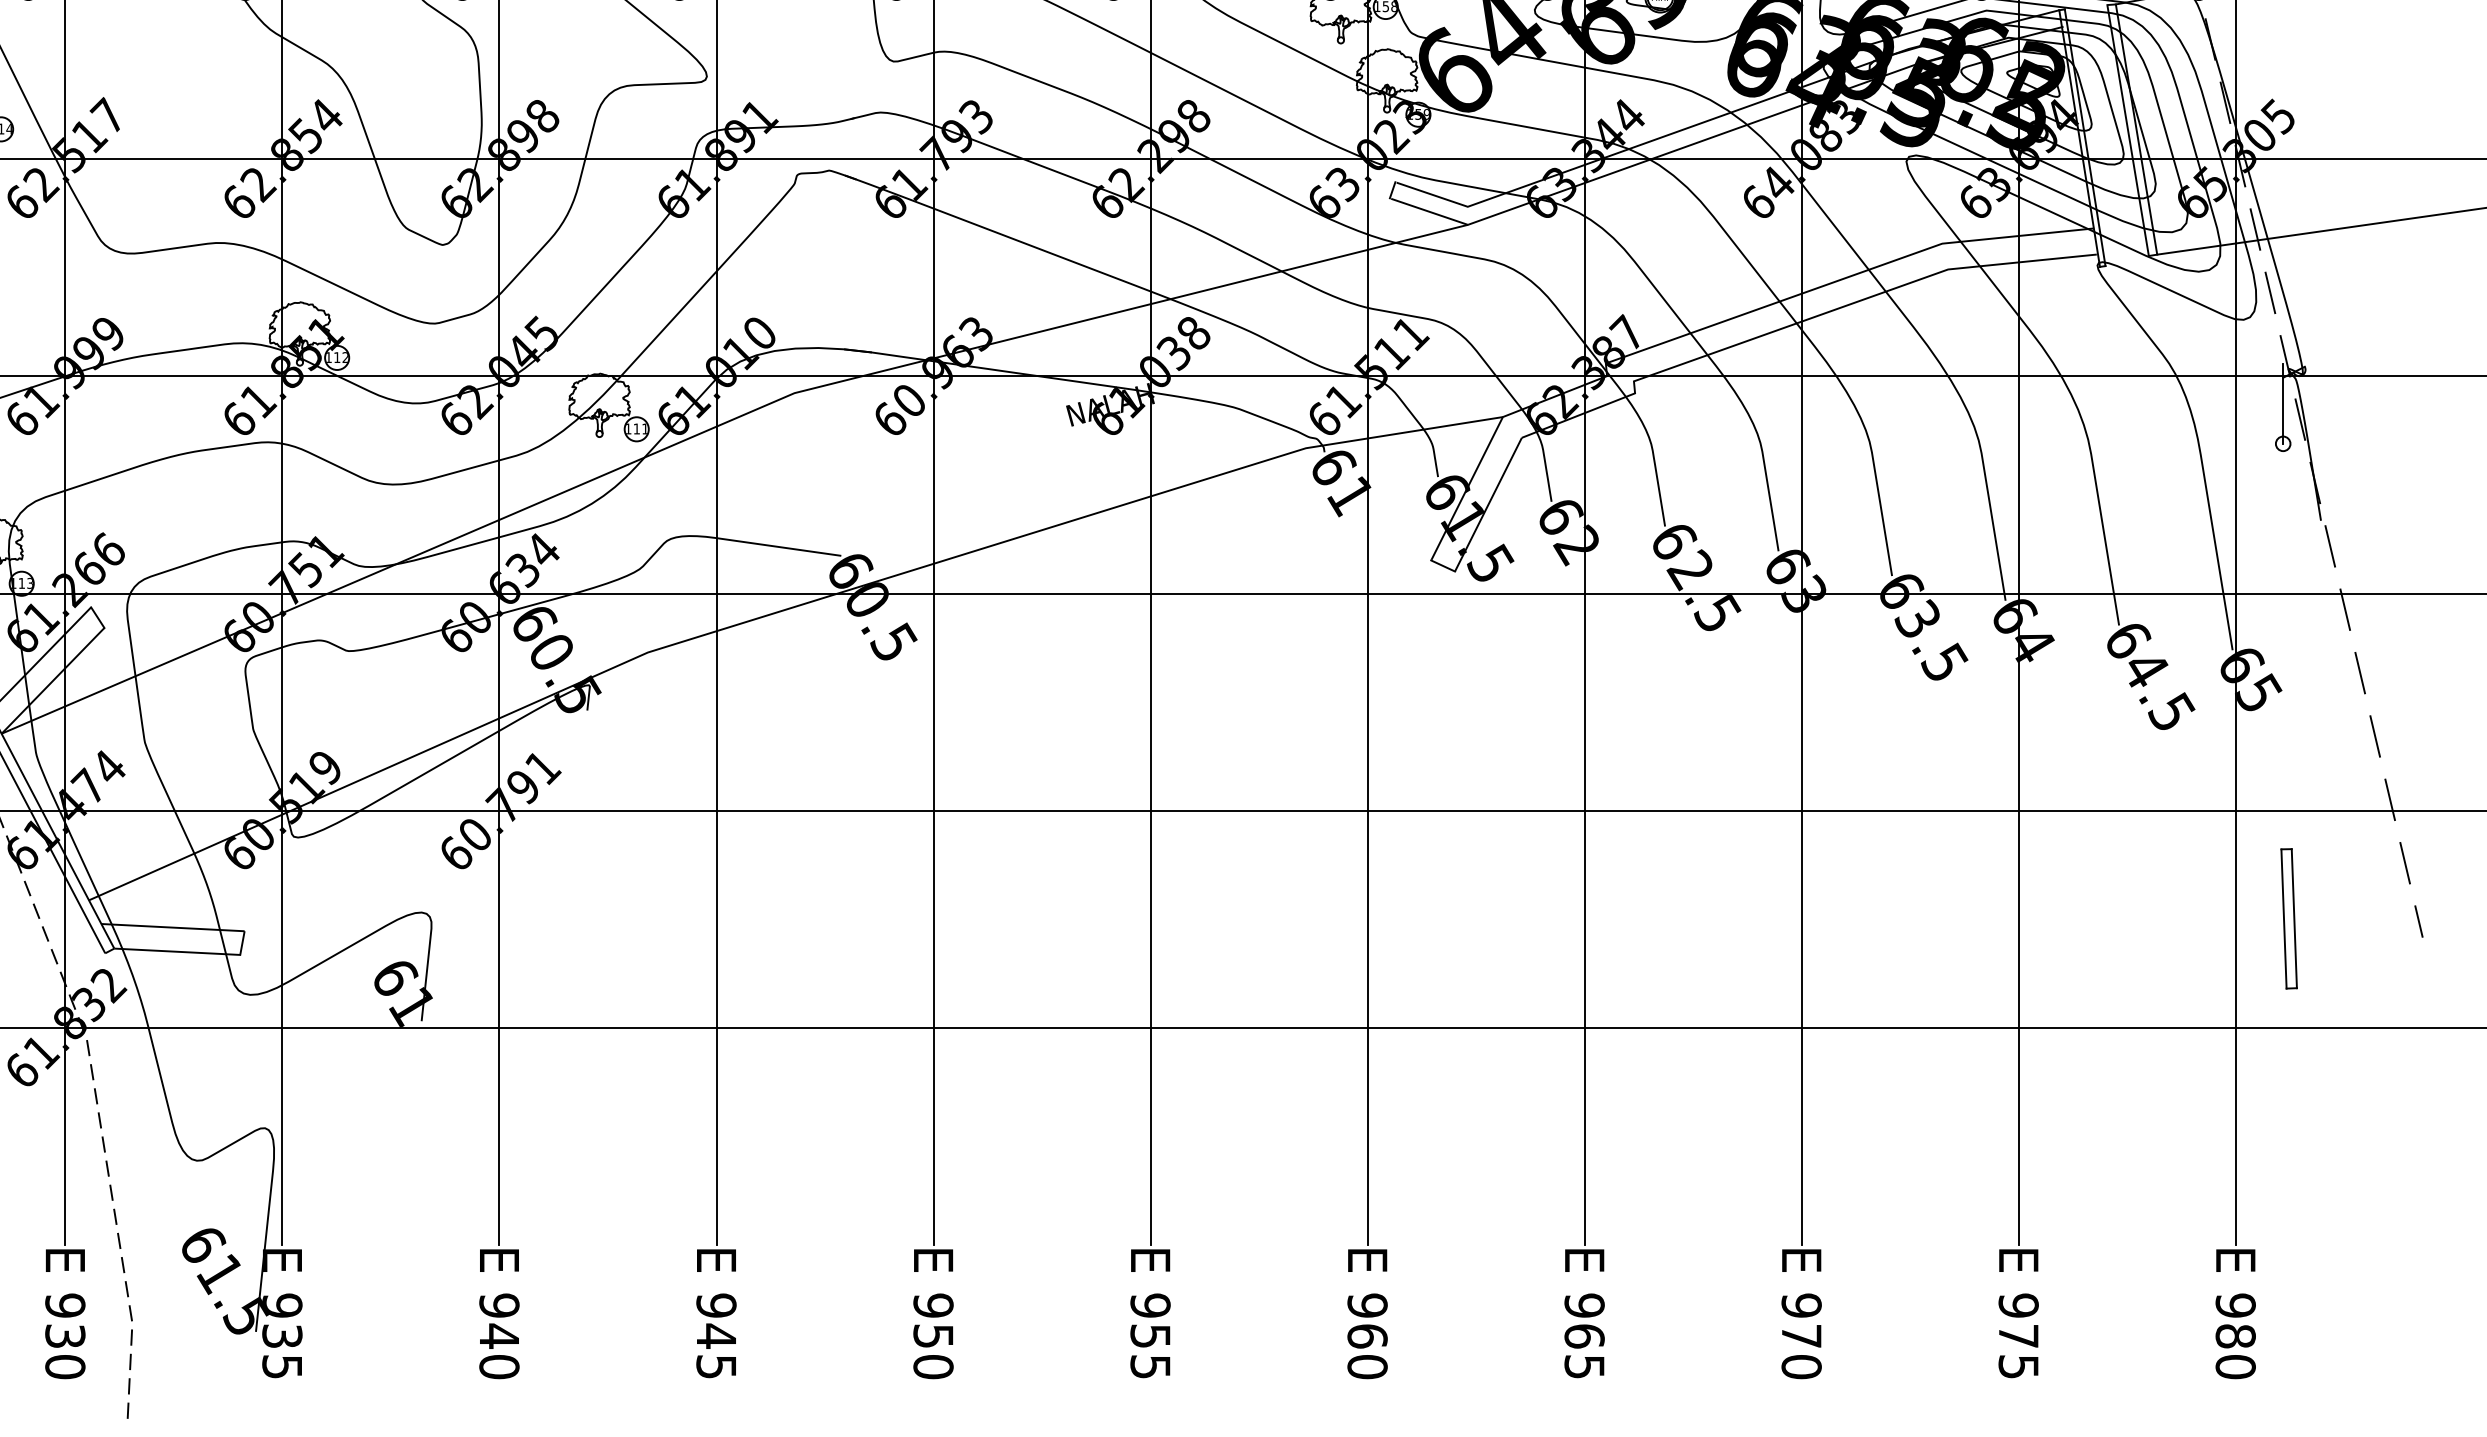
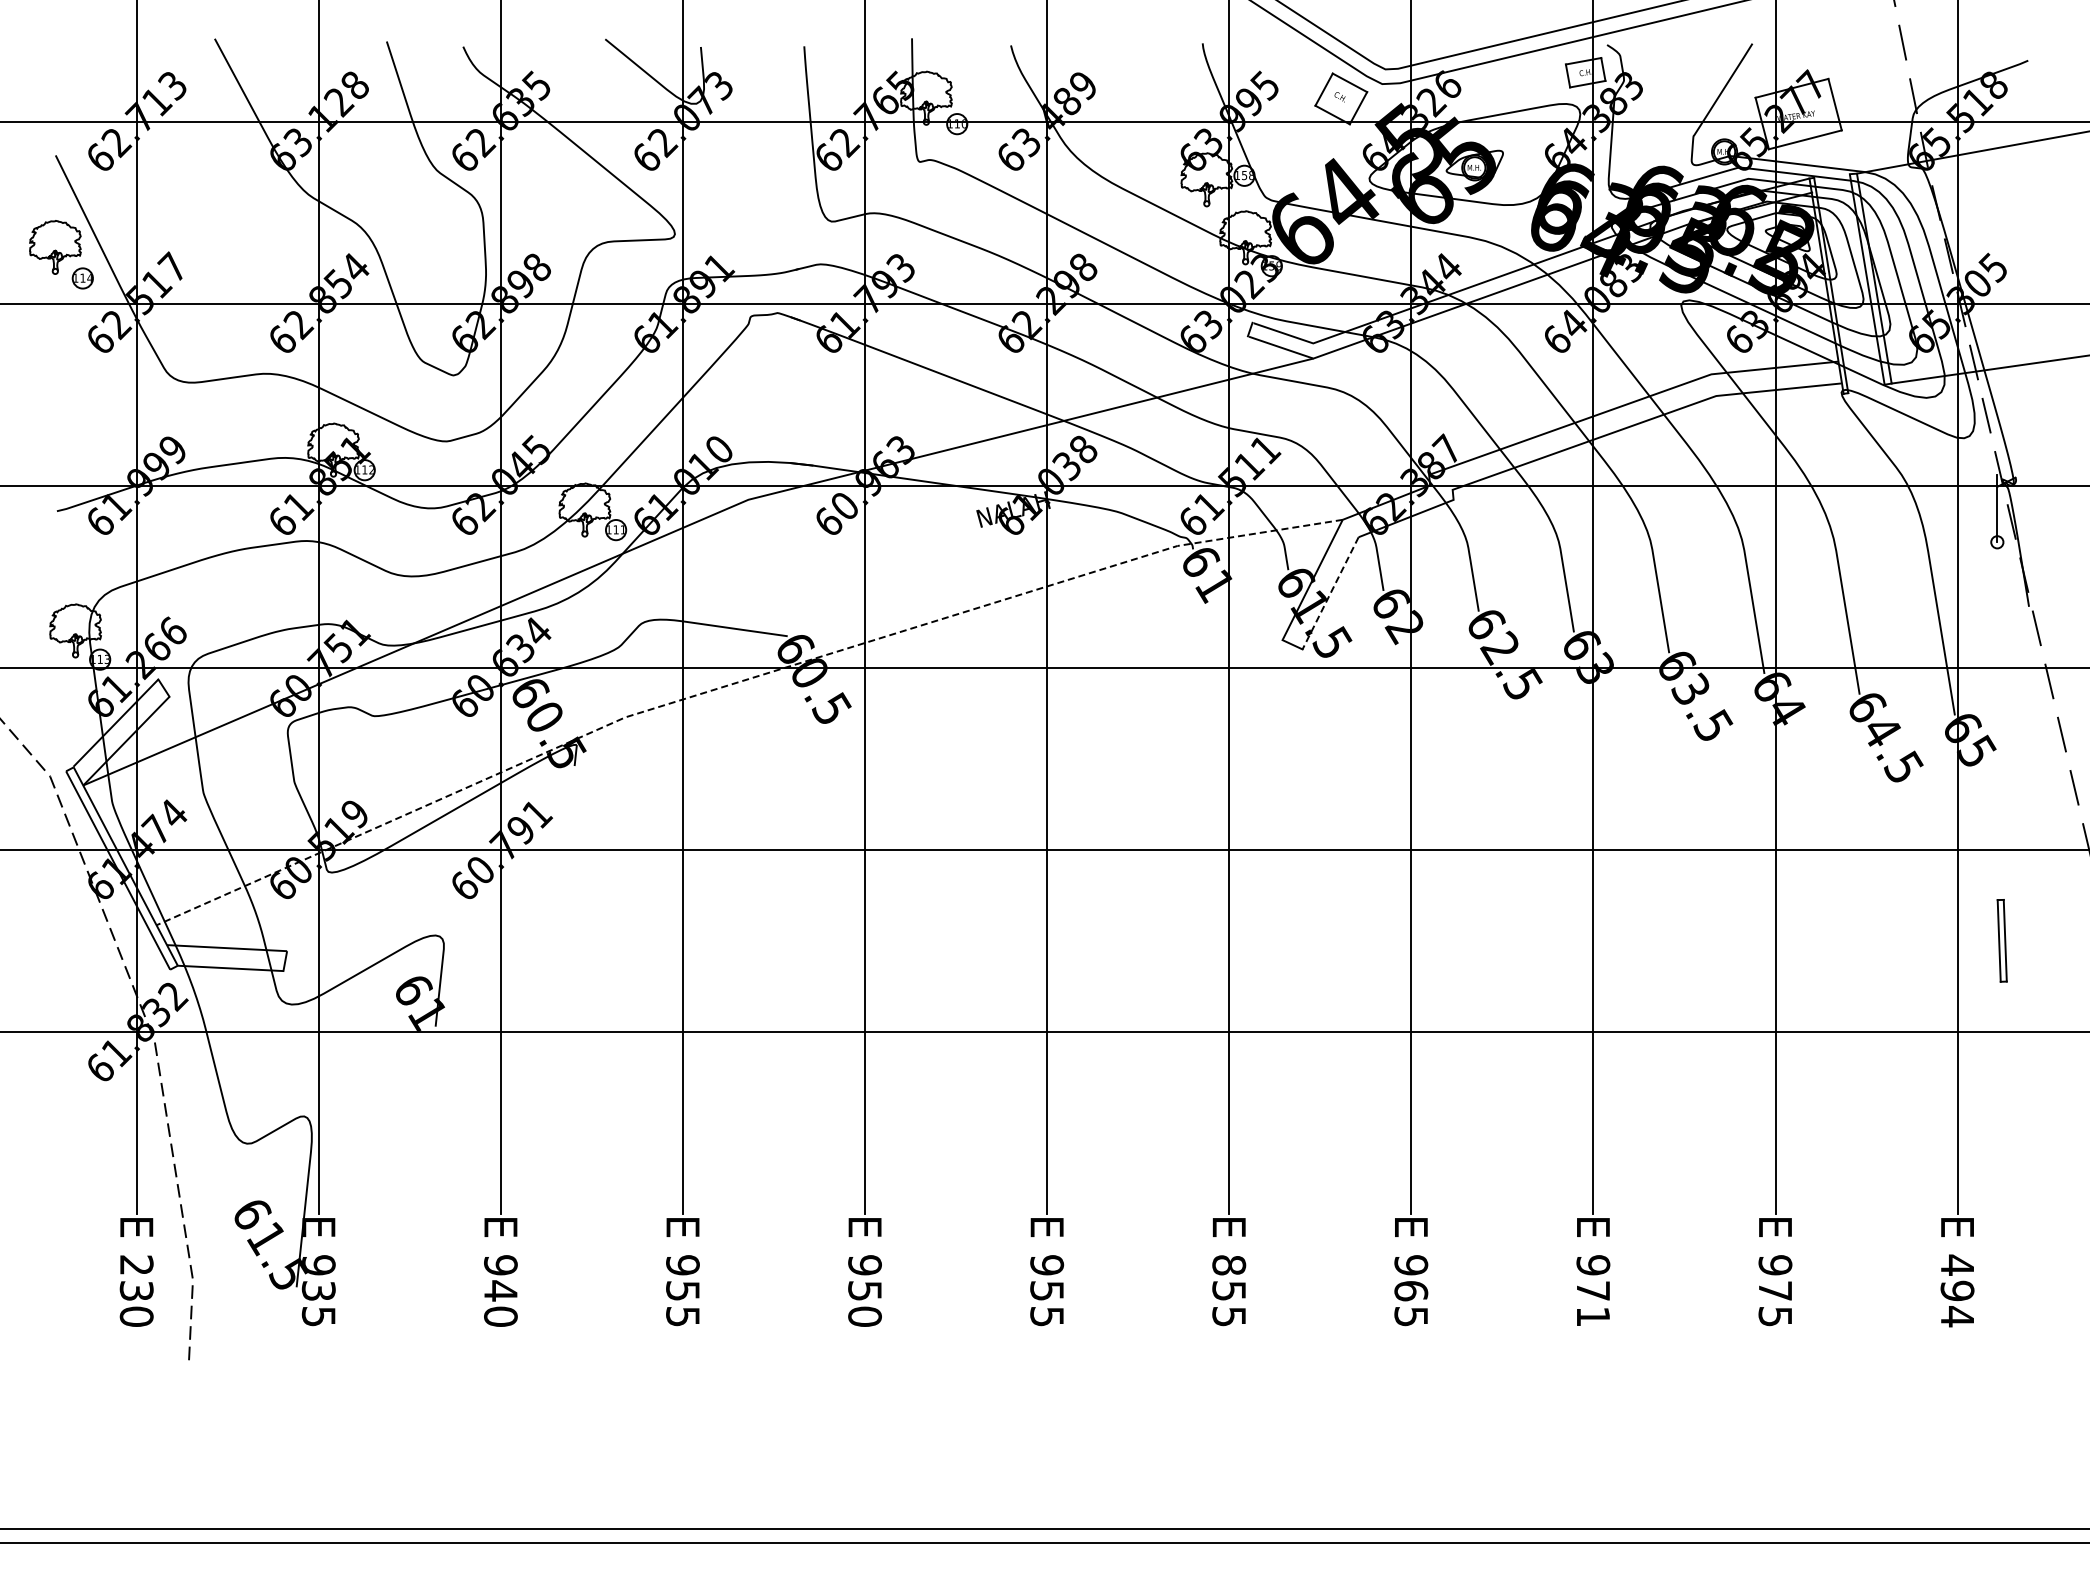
line: (1488, 504) -> (1330, 593), solid -> dashed
line: (781, 610) -> (737, 682), solid -> dashed
part: (2288, 918) -> (2001, 940), size x0.7
text: (65, 1305) -> (136, 1265), 930 -> 230
text: (715, 1335) -> (682, 1290), 945 -> 955
text: (1367, 1335) -> (1229, 1290), 960 -> 855
text: (2235, 1335) -> (1957, 1290), 980 -> 494
text: (1801, 1366) -> (1593, 1316), 970 -> 971

